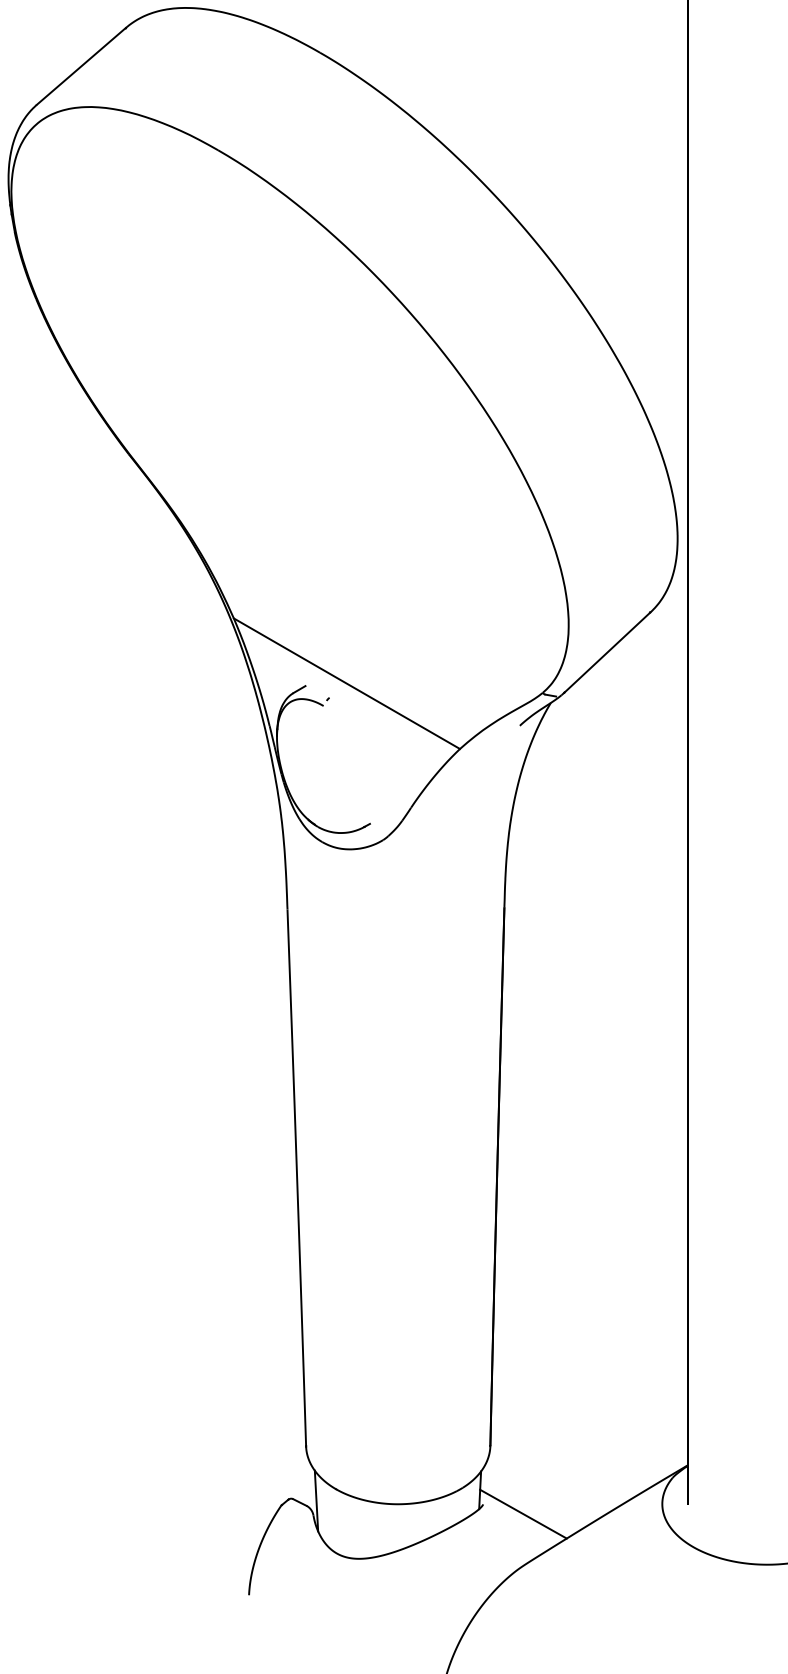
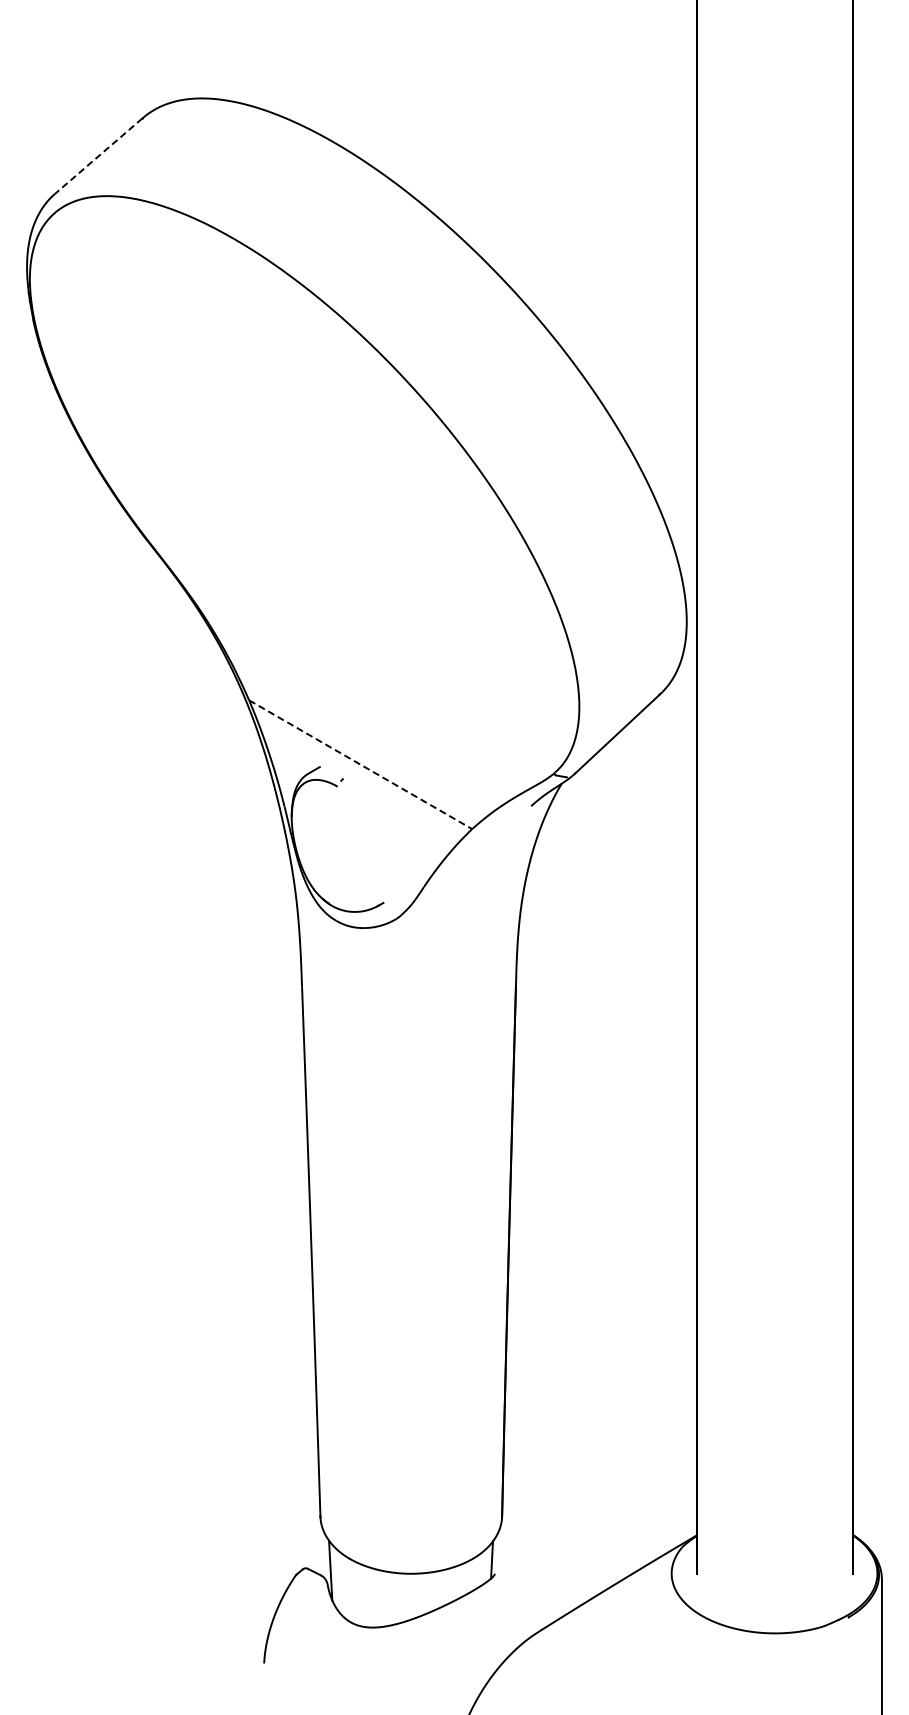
line: (81, 66) -> (98, 156), solid -> dashed
line: (346, 683) -> (360, 764), solid -> dashed
line: (523, 1514) -> (534, 1583), removed

